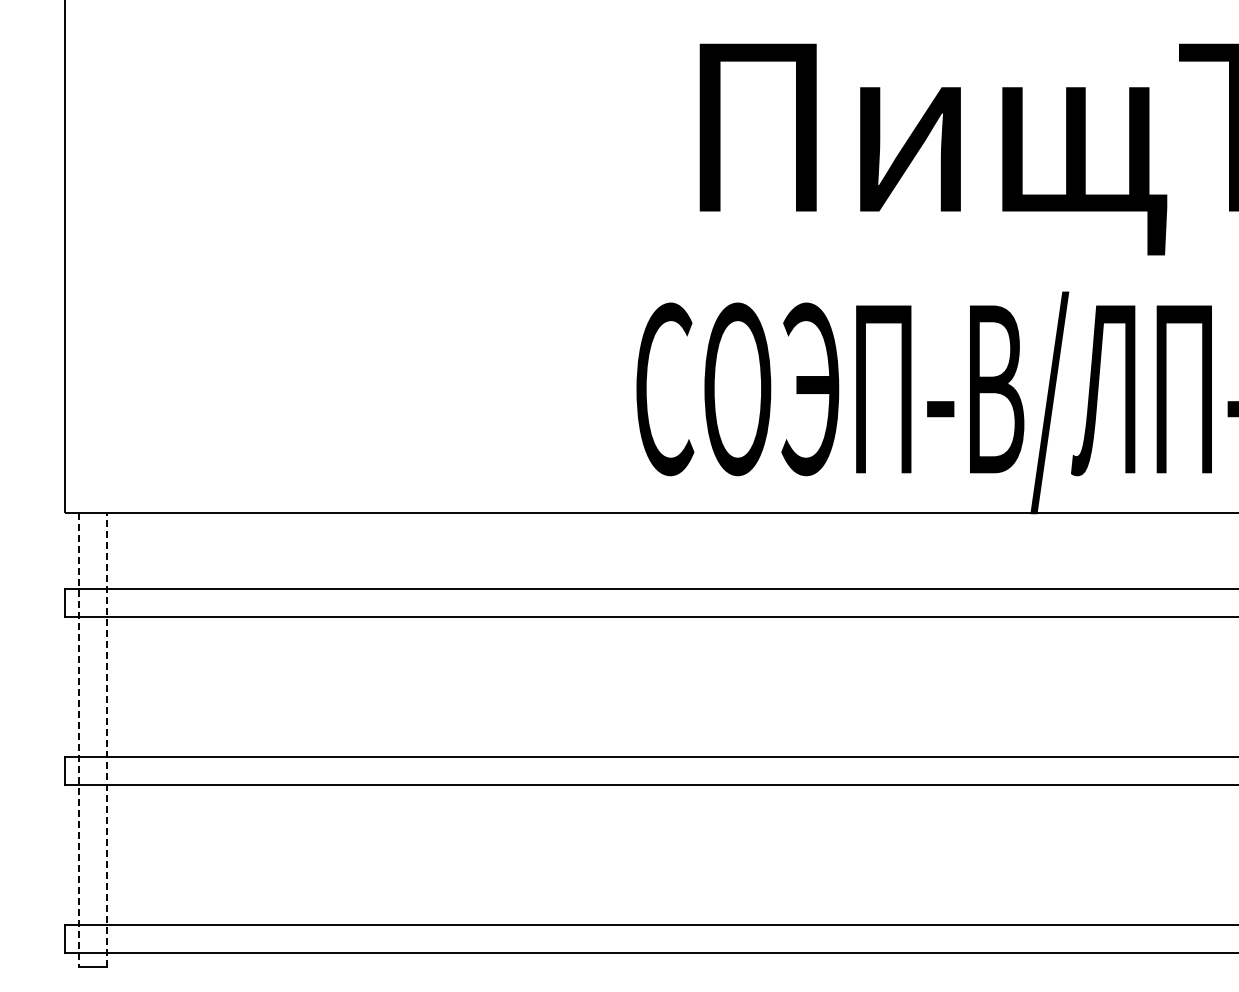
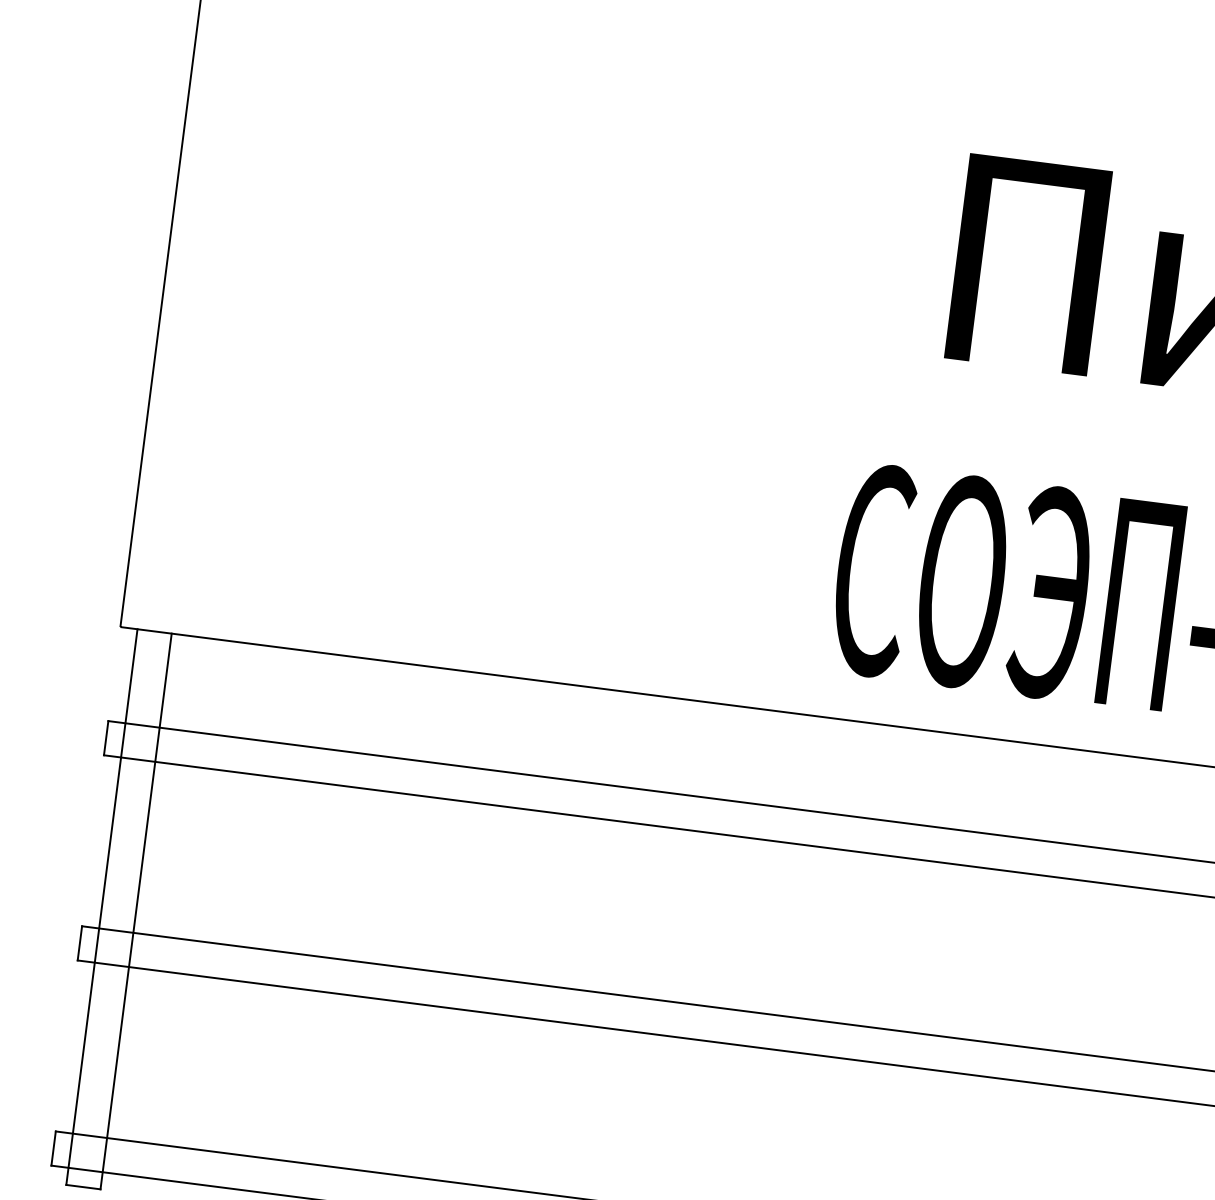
line: (107, 739) -> (136, 911), dashed -> solid
line: (79, 740) -> (102, 908), dashed -> solid

